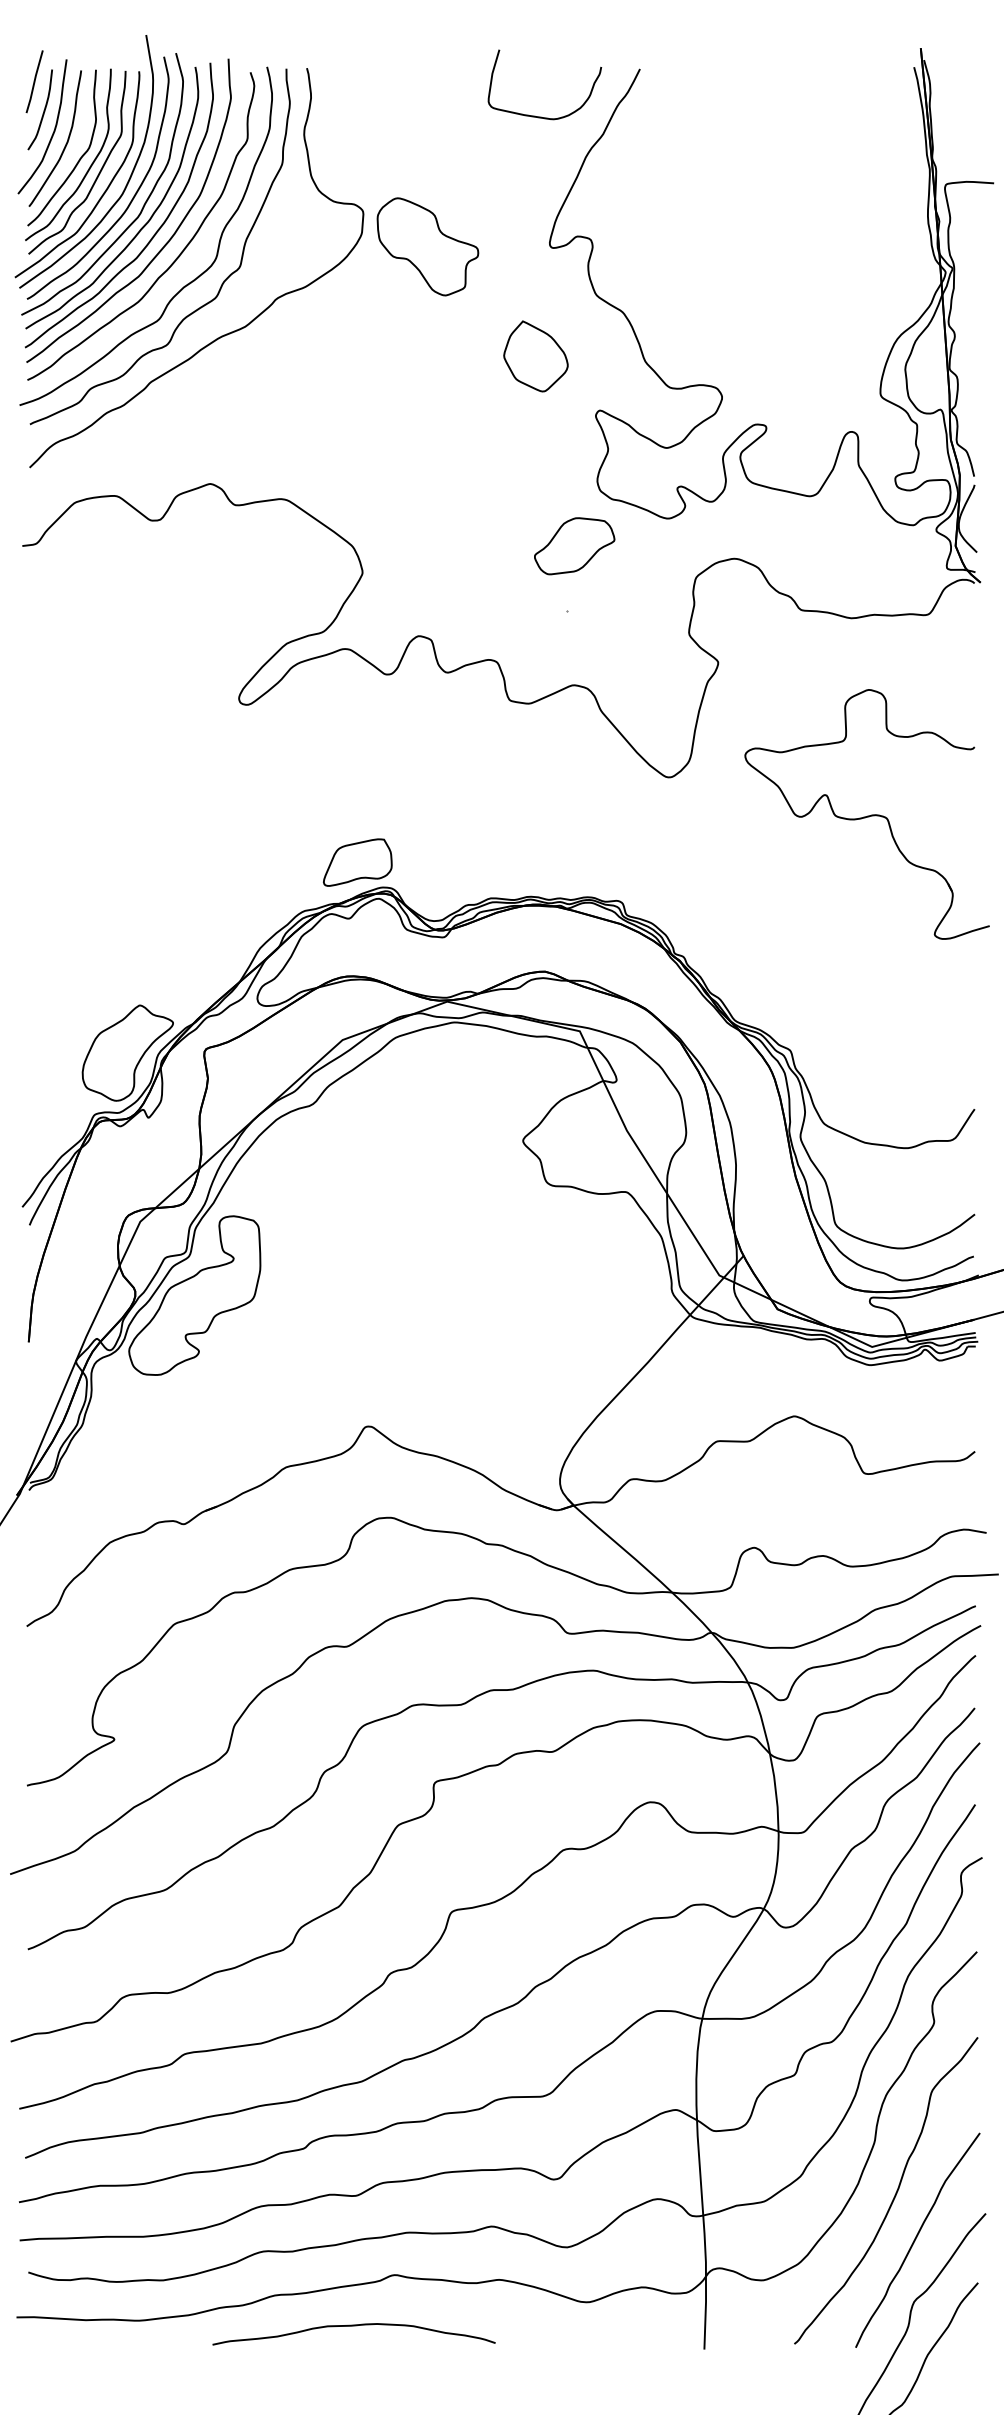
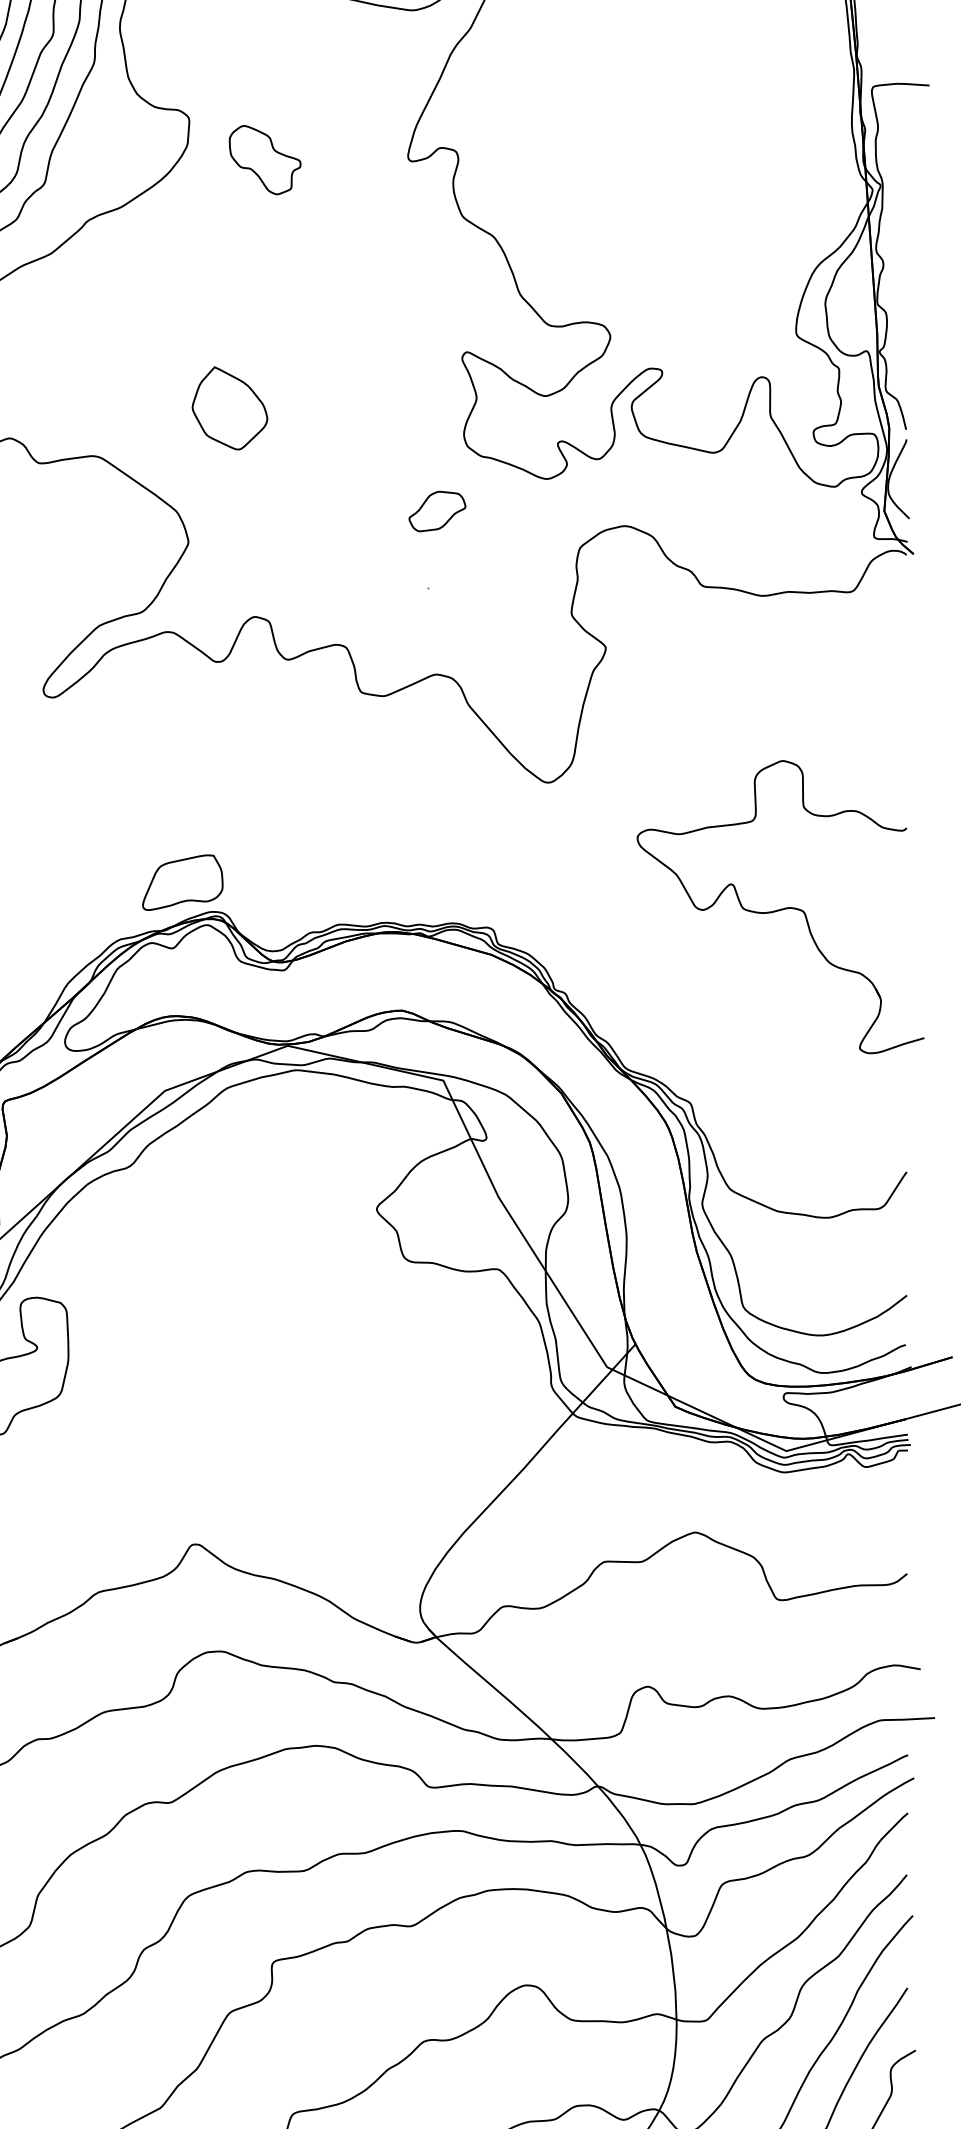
part: (427, 246) -> (264, 159), size x0.6
part: (535, 356) -> (229, 408), moved
part: (574, 546) -> (437, 511), size x0.6
part: (866, 814) -> (779, 907), moved

